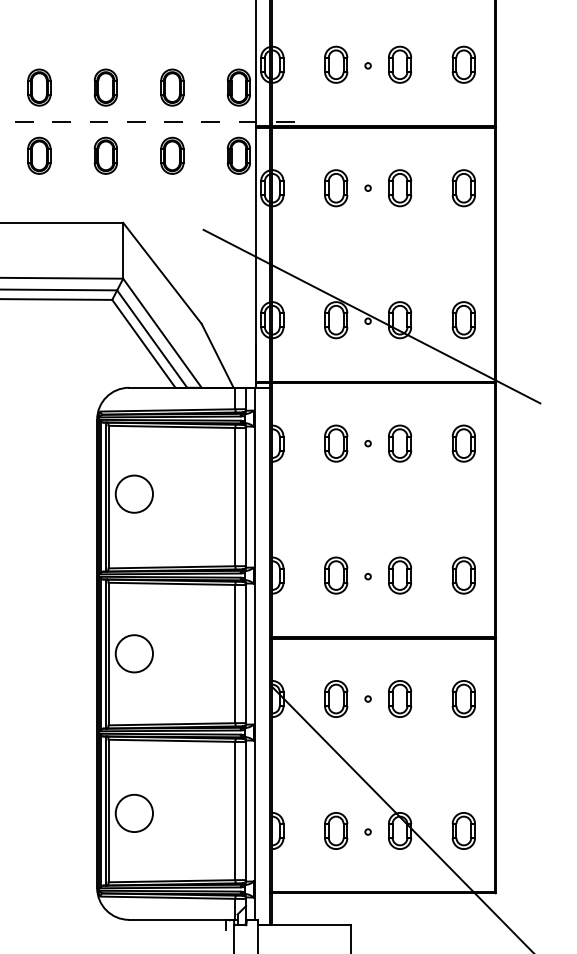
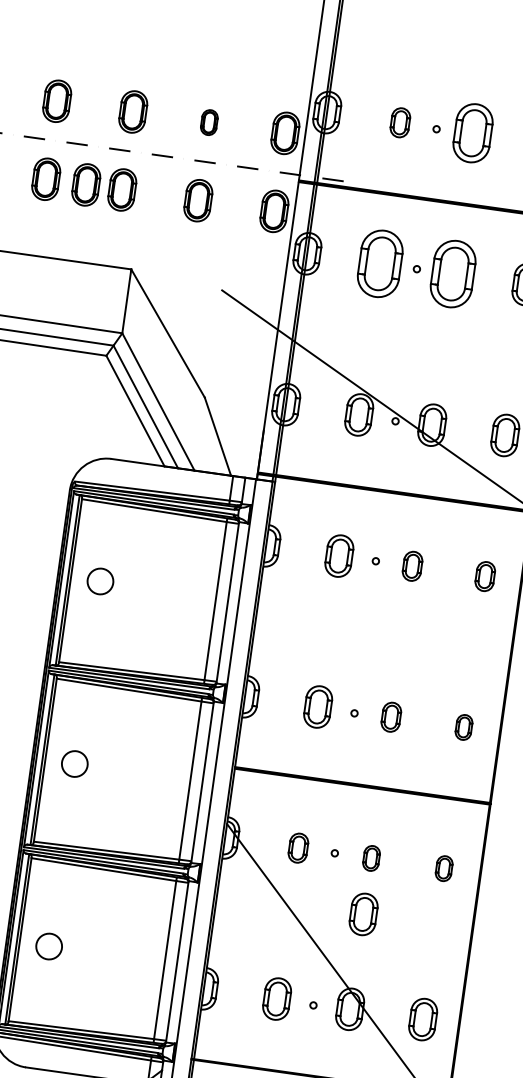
part: (336, 64) -> (400, 122), size x0.7
part: (400, 64) -> (473, 132), size x1.4
part: (172, 87) -> (209, 122), size x0.6
part: (74, 155) -> (86, 184), added
part: (336, 188) -> (380, 264), size x1.6
part: (400, 188) -> (453, 274), size x1.6
part: (400, 443) -> (412, 566), size x0.7
part: (463, 443) -> (484, 576), size x0.7
circle: (134, 493) -> (100, 580), size x0.6
part: (400, 575) -> (391, 717), size x0.7
part: (463, 575) -> (463, 727), size x0.6
circle: (134, 653) -> (75, 763), size x0.6
part: (336, 698) -> (298, 847), size x0.7
part: (400, 698) -> (371, 857), size x0.6
part: (463, 698) -> (444, 868), size x0.6
part: (400, 747) -> (364, 913), added
circle: (134, 813) -> (49, 946), size x0.6

